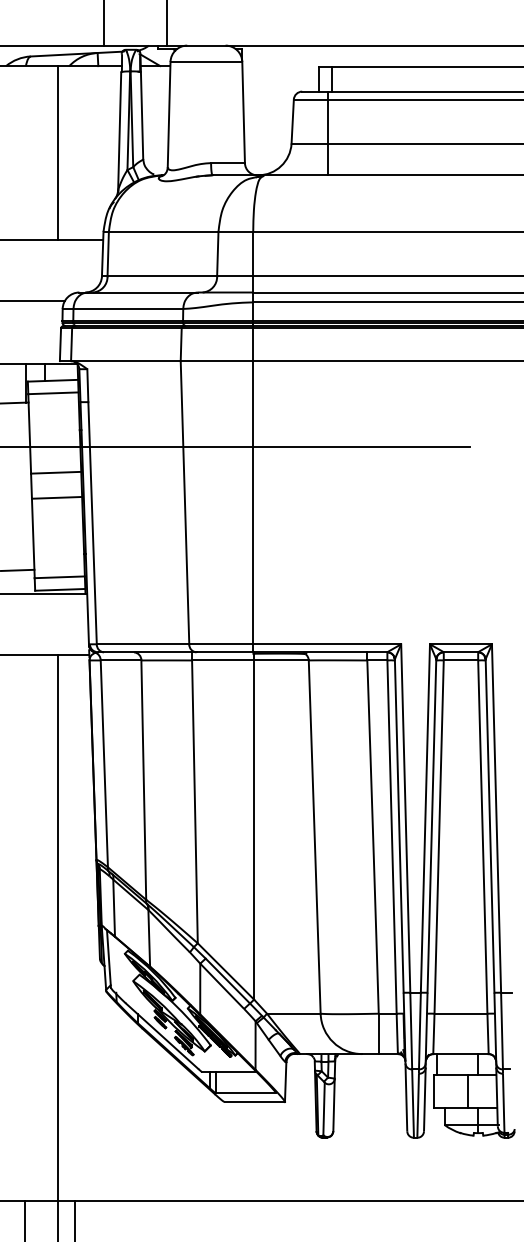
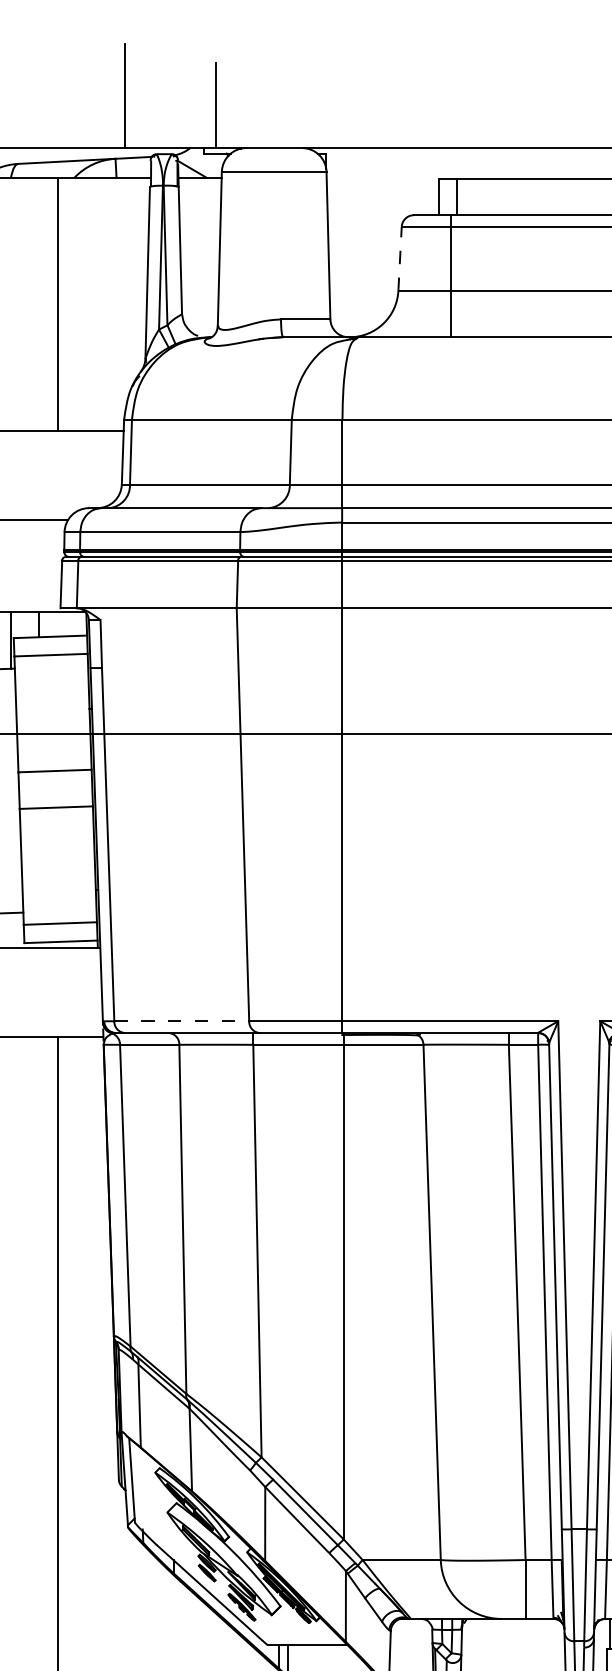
line: (292, 121) -> (399, 258), solid -> dashed
line: (143, 644) -> (182, 1021), solid -> dashed

